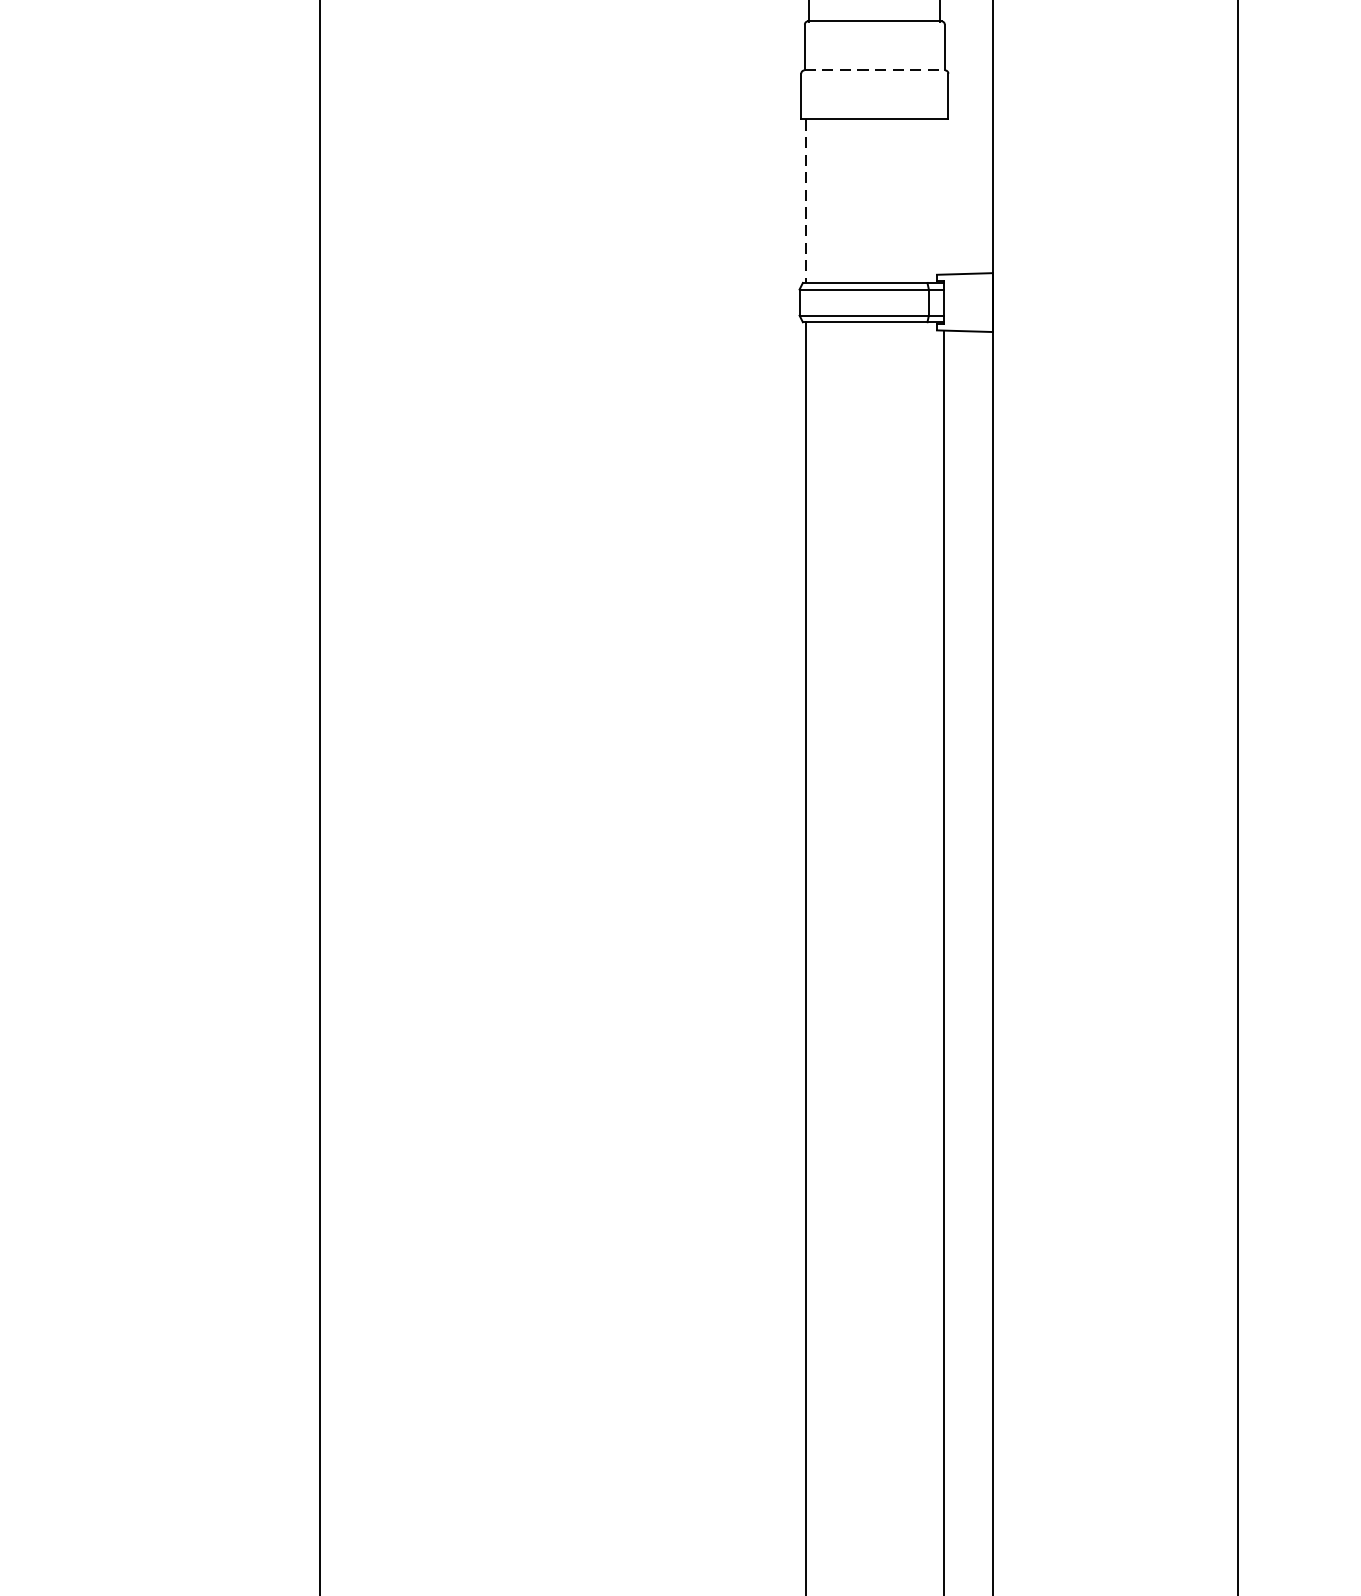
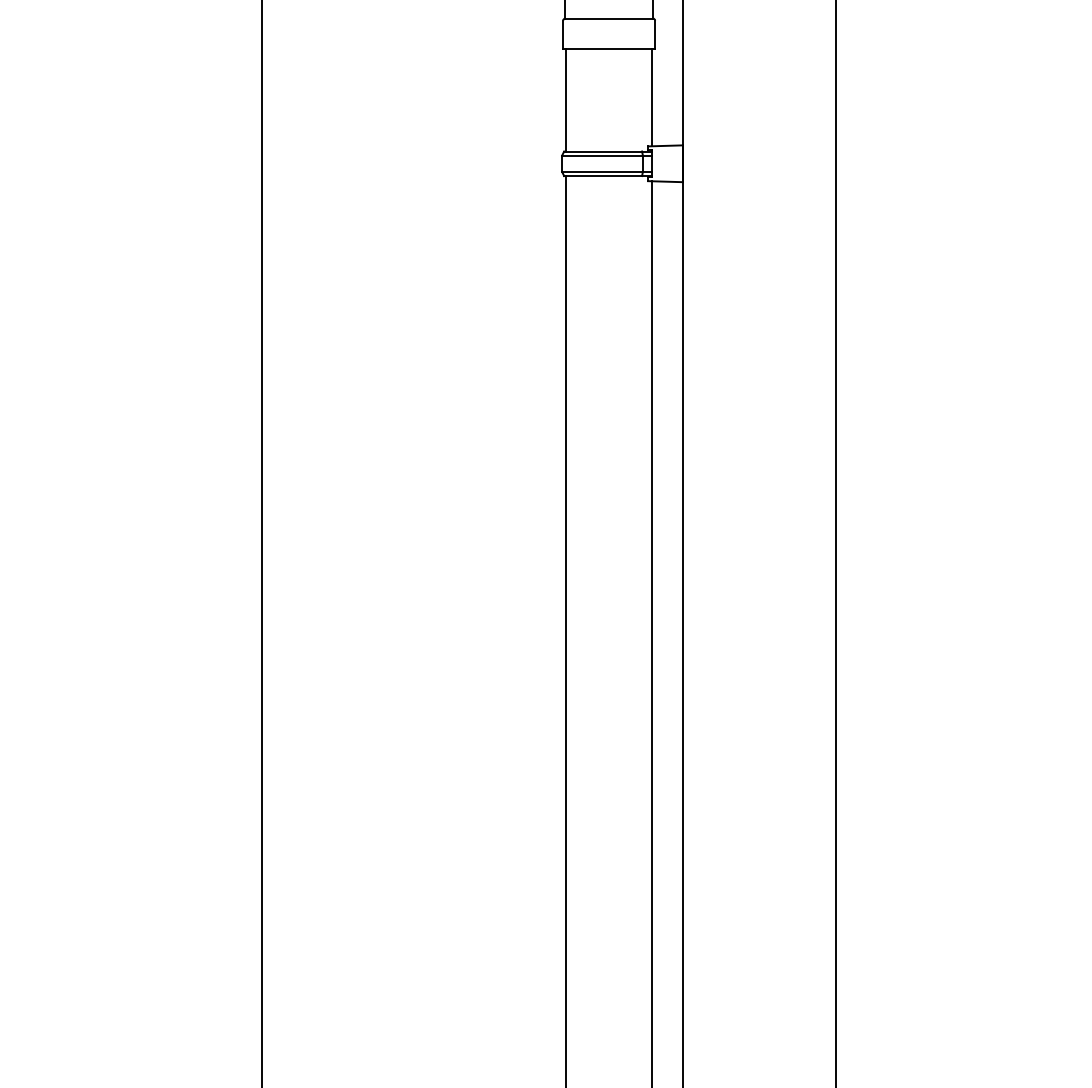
line: (875, 70) -> (609, 18), dashed -> solid
line: (944, 196) -> (652, 97), added
line: (806, 201) -> (566, 100), dashed -> solid

